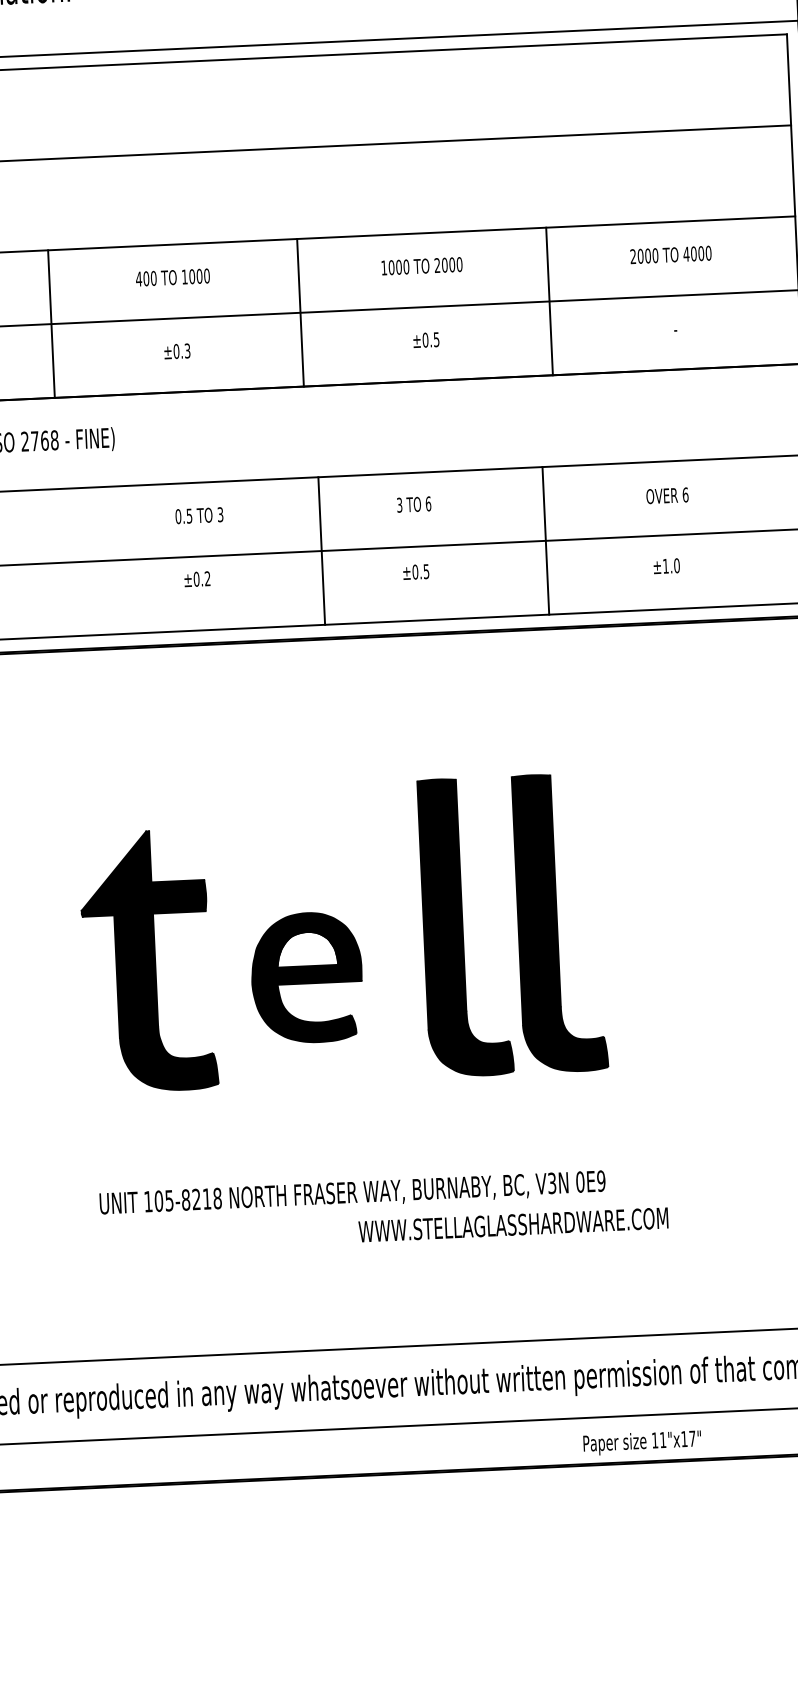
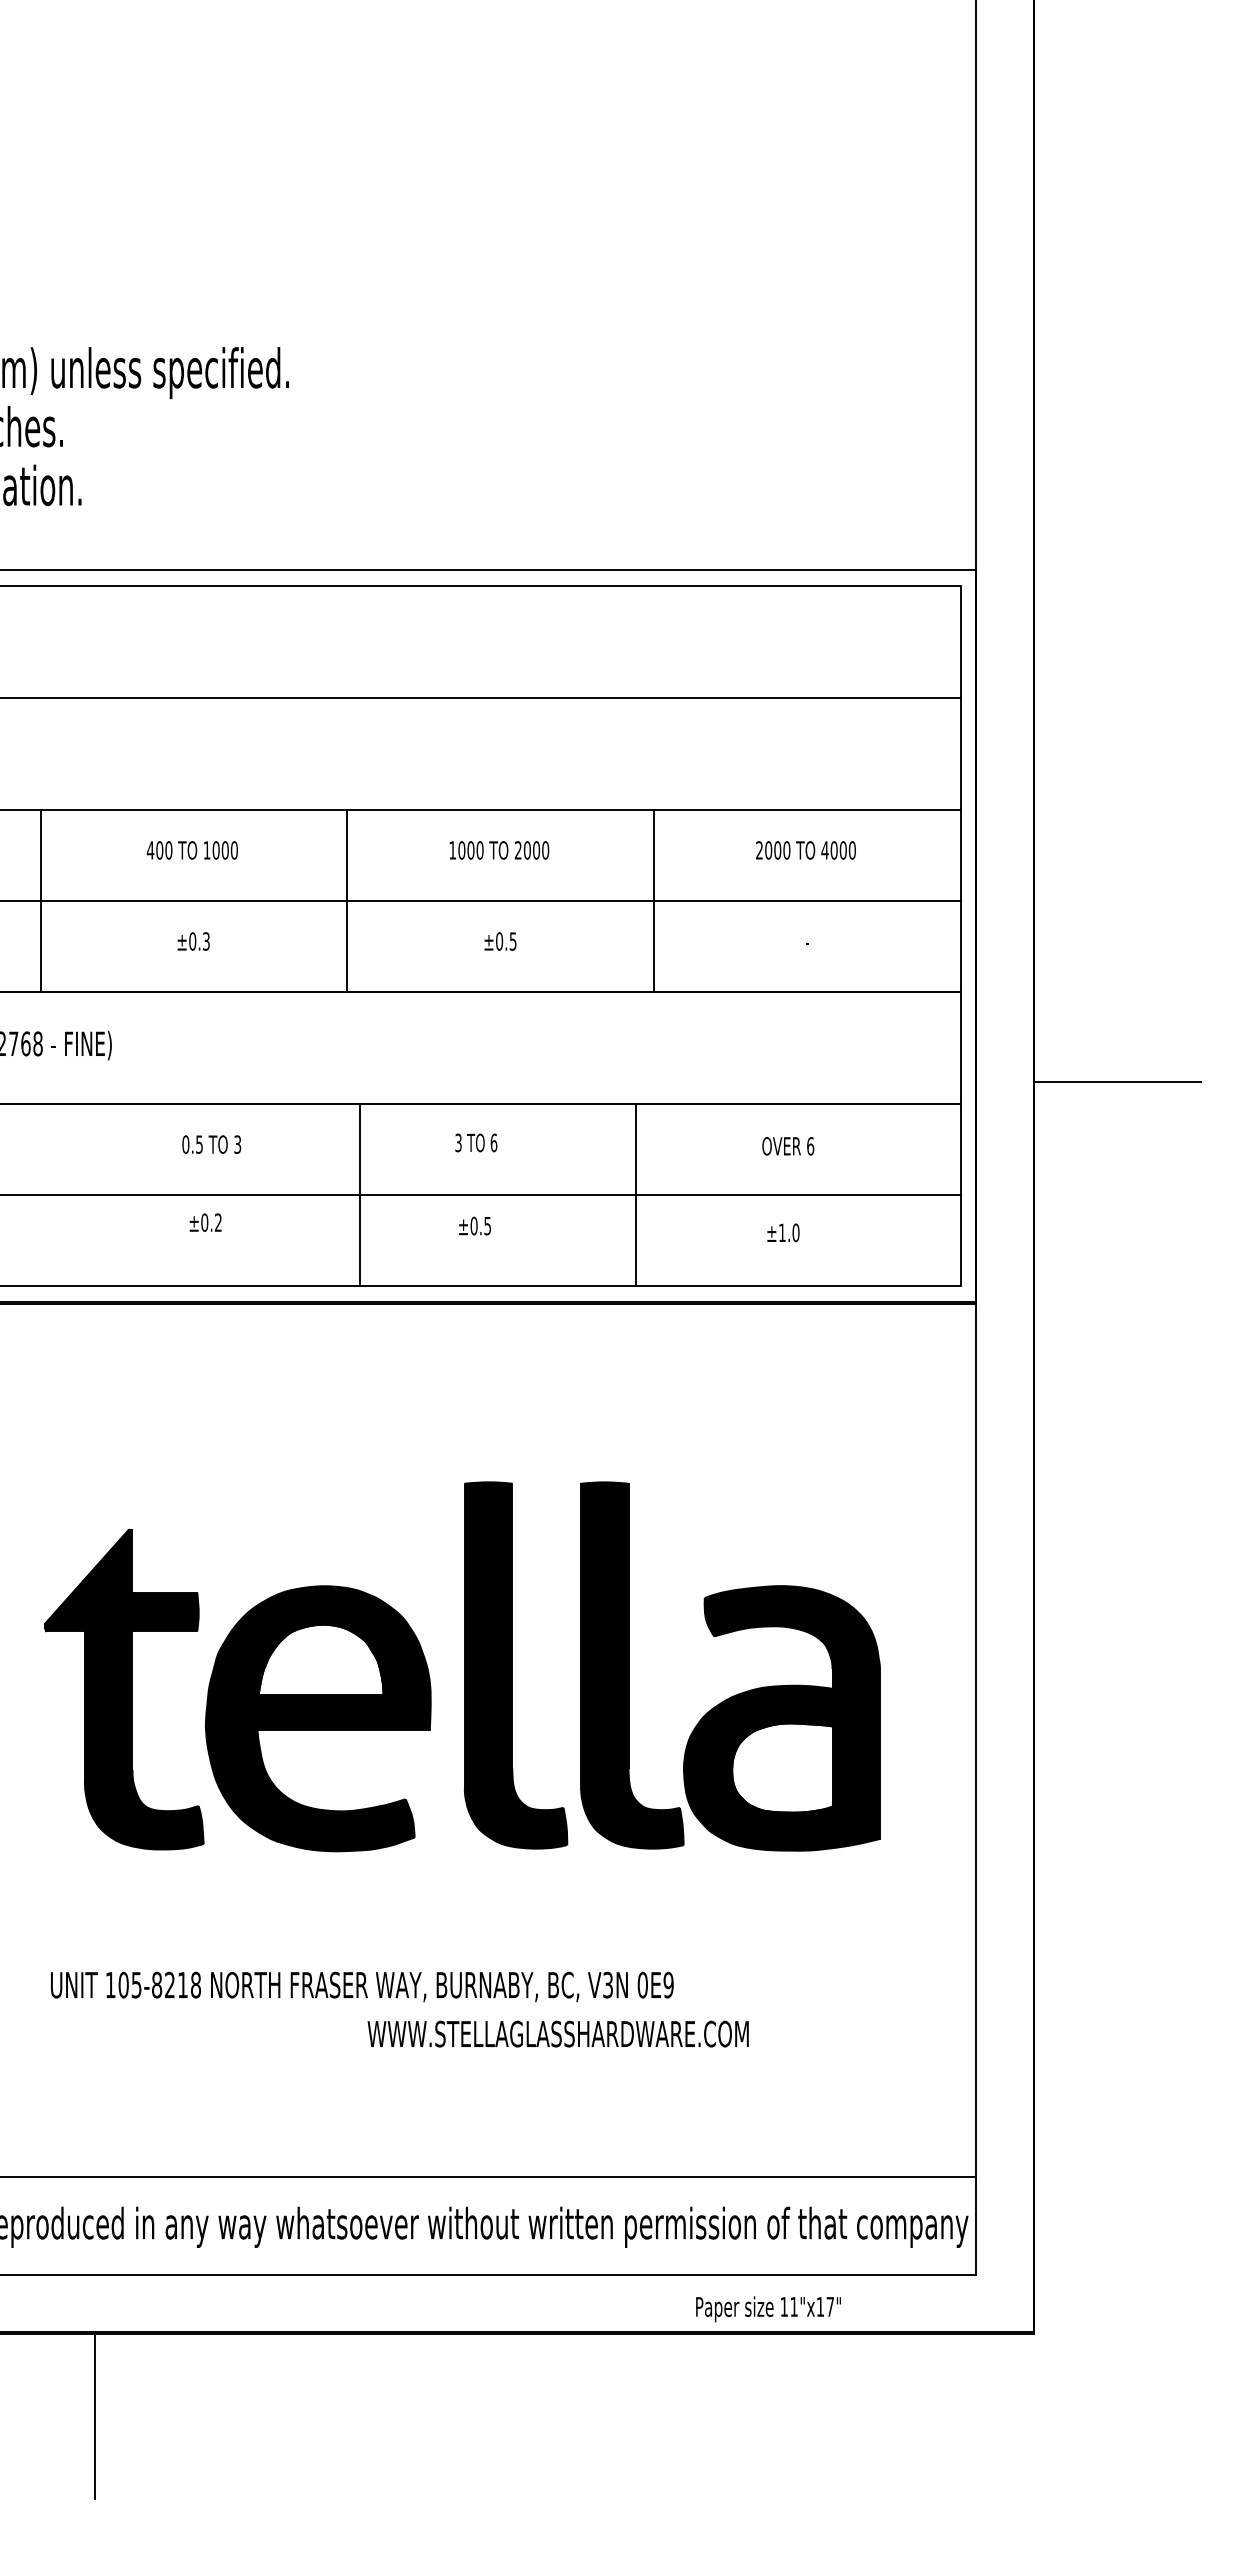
part: (683, 960) -> (781, 1718), added
part: (306, 977) -> (317, 1718), size x1.67
text: (642, 1443) -> (768, 2309), moved
line: (151, 1551) -> (94, 2415), added

